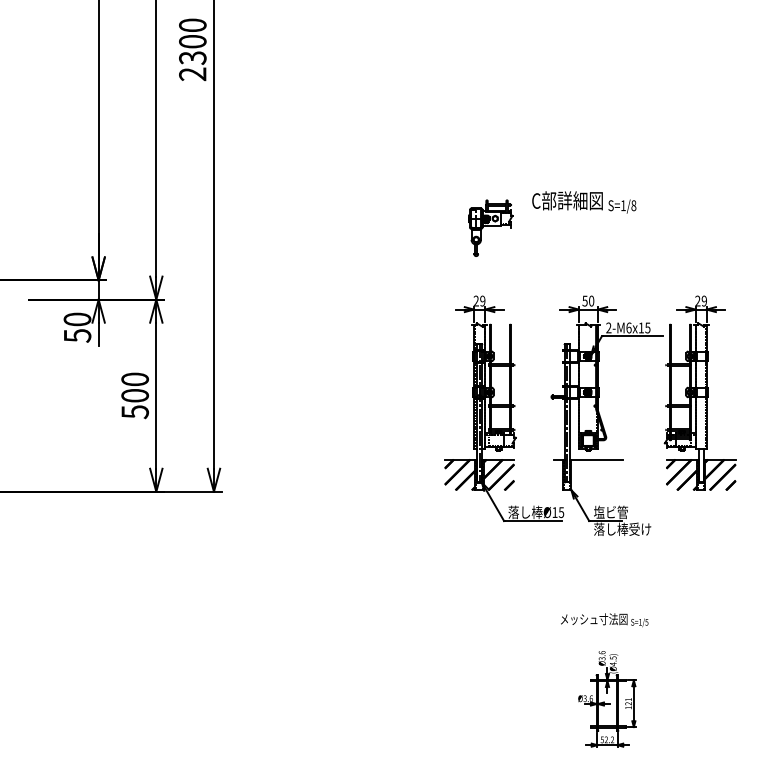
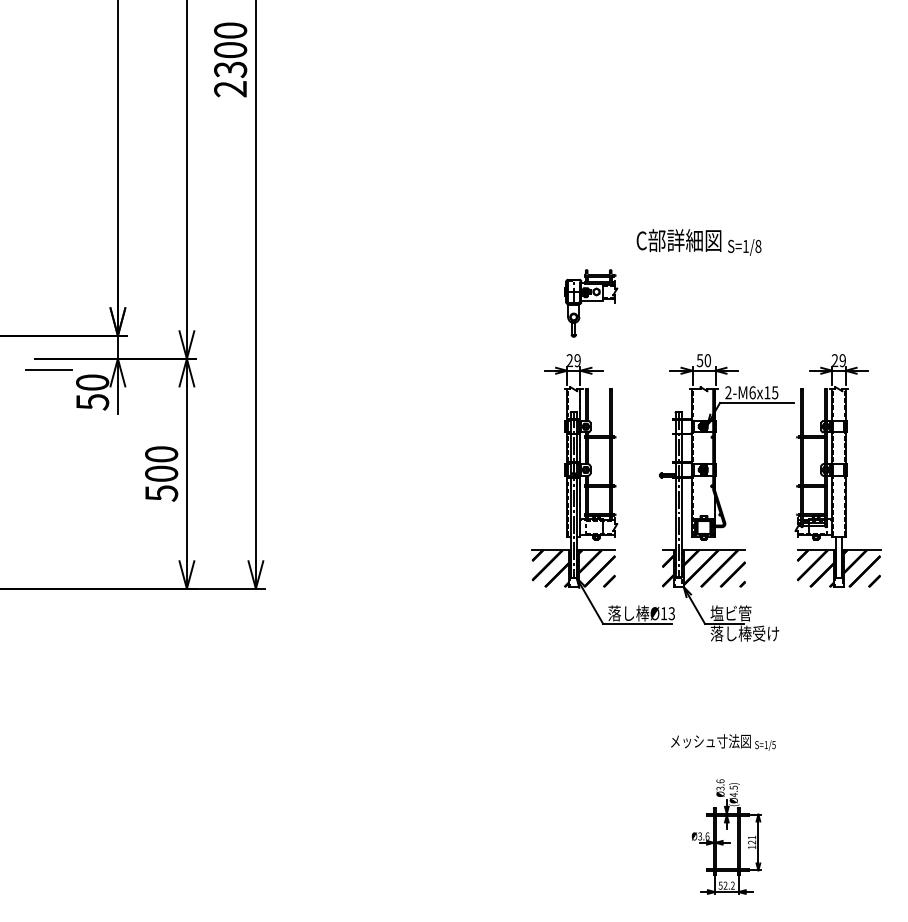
part: (491, 228) -> (591, 303), moved
line: (40, 309) -> (48, 370), added
hatch: (587, 474) -> (703, 568), added
text: (561, 512) -> (671, 613), Ø15 -> Ø13

